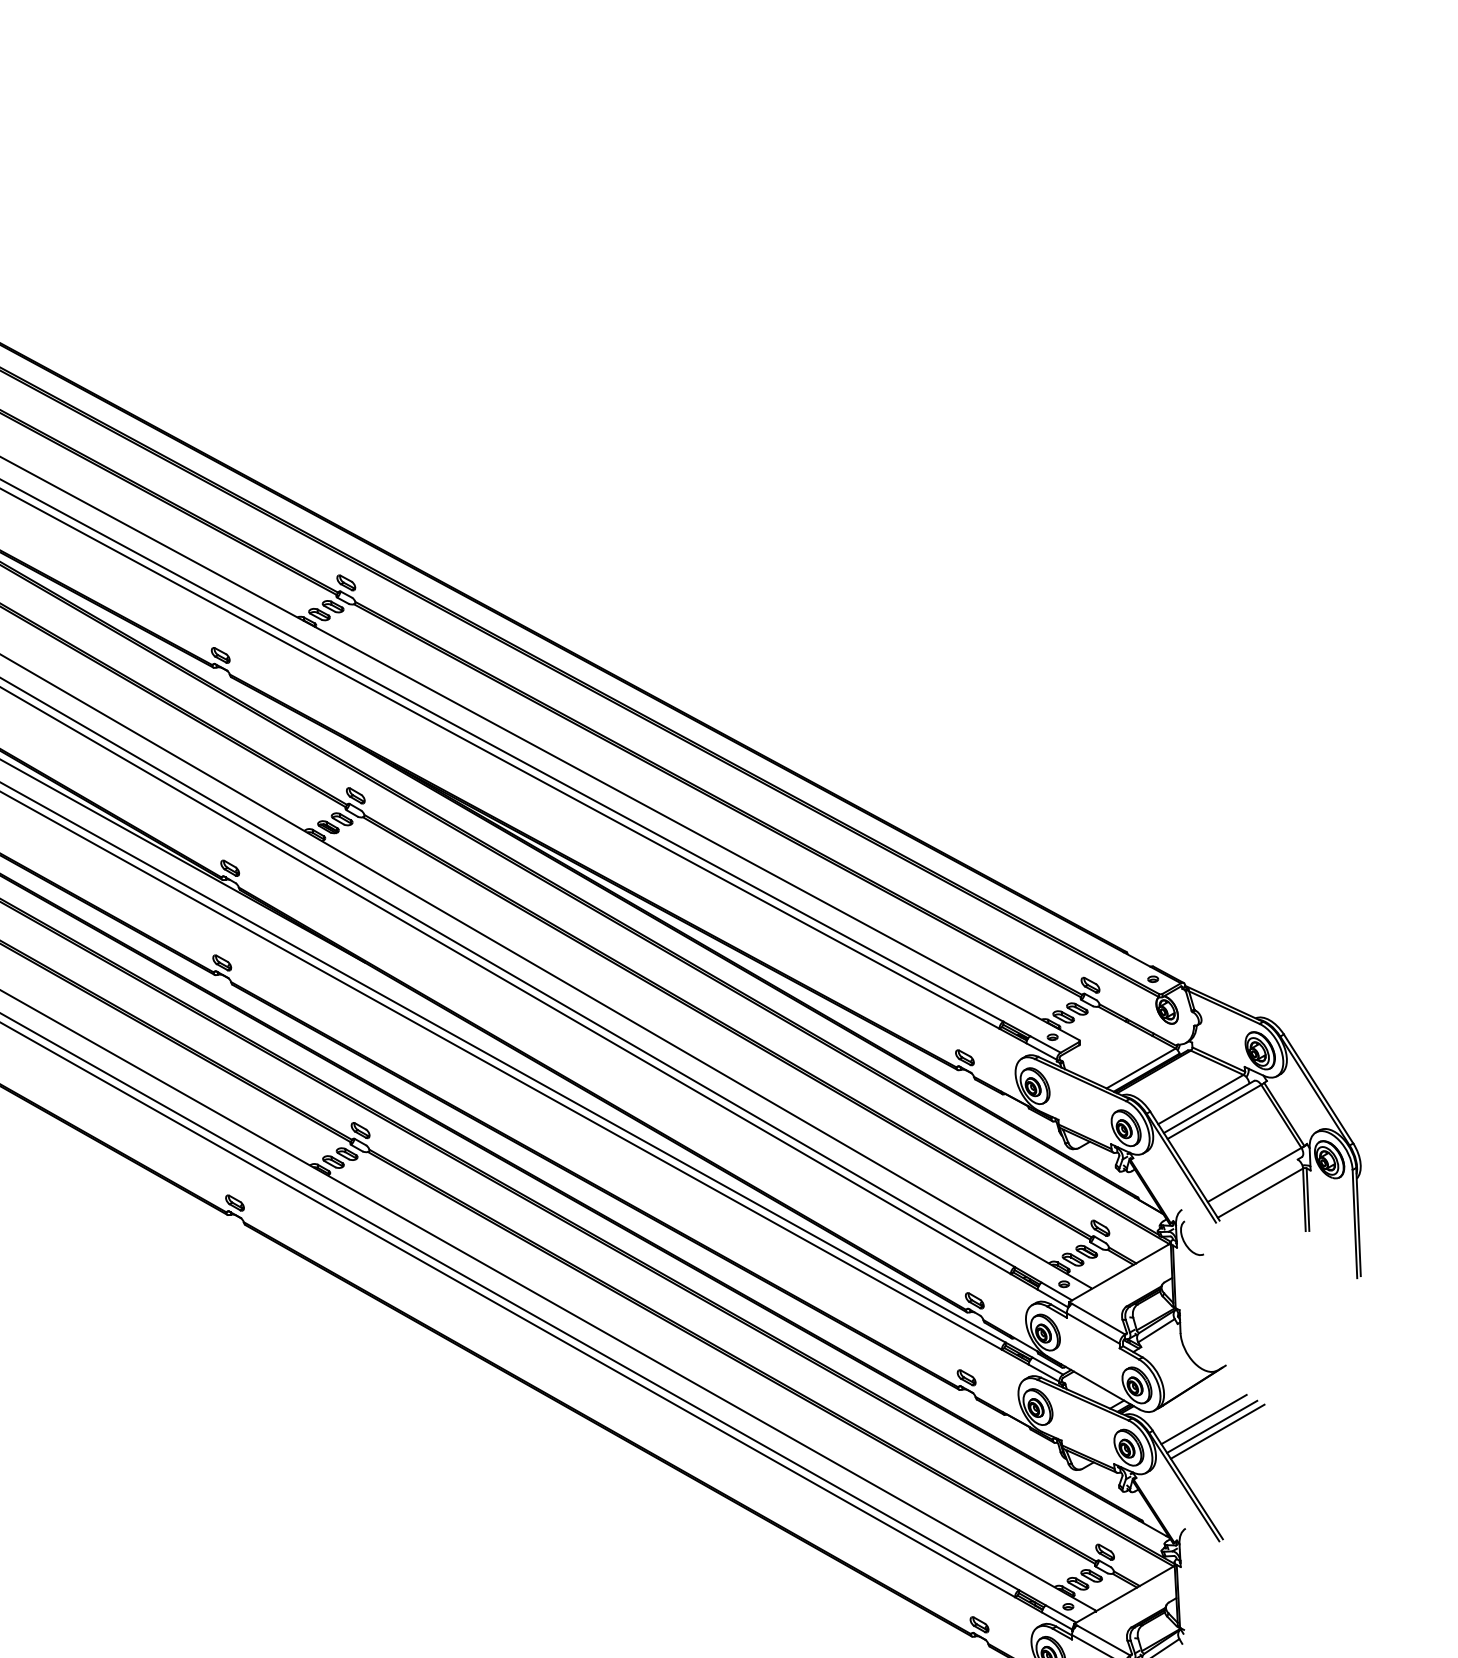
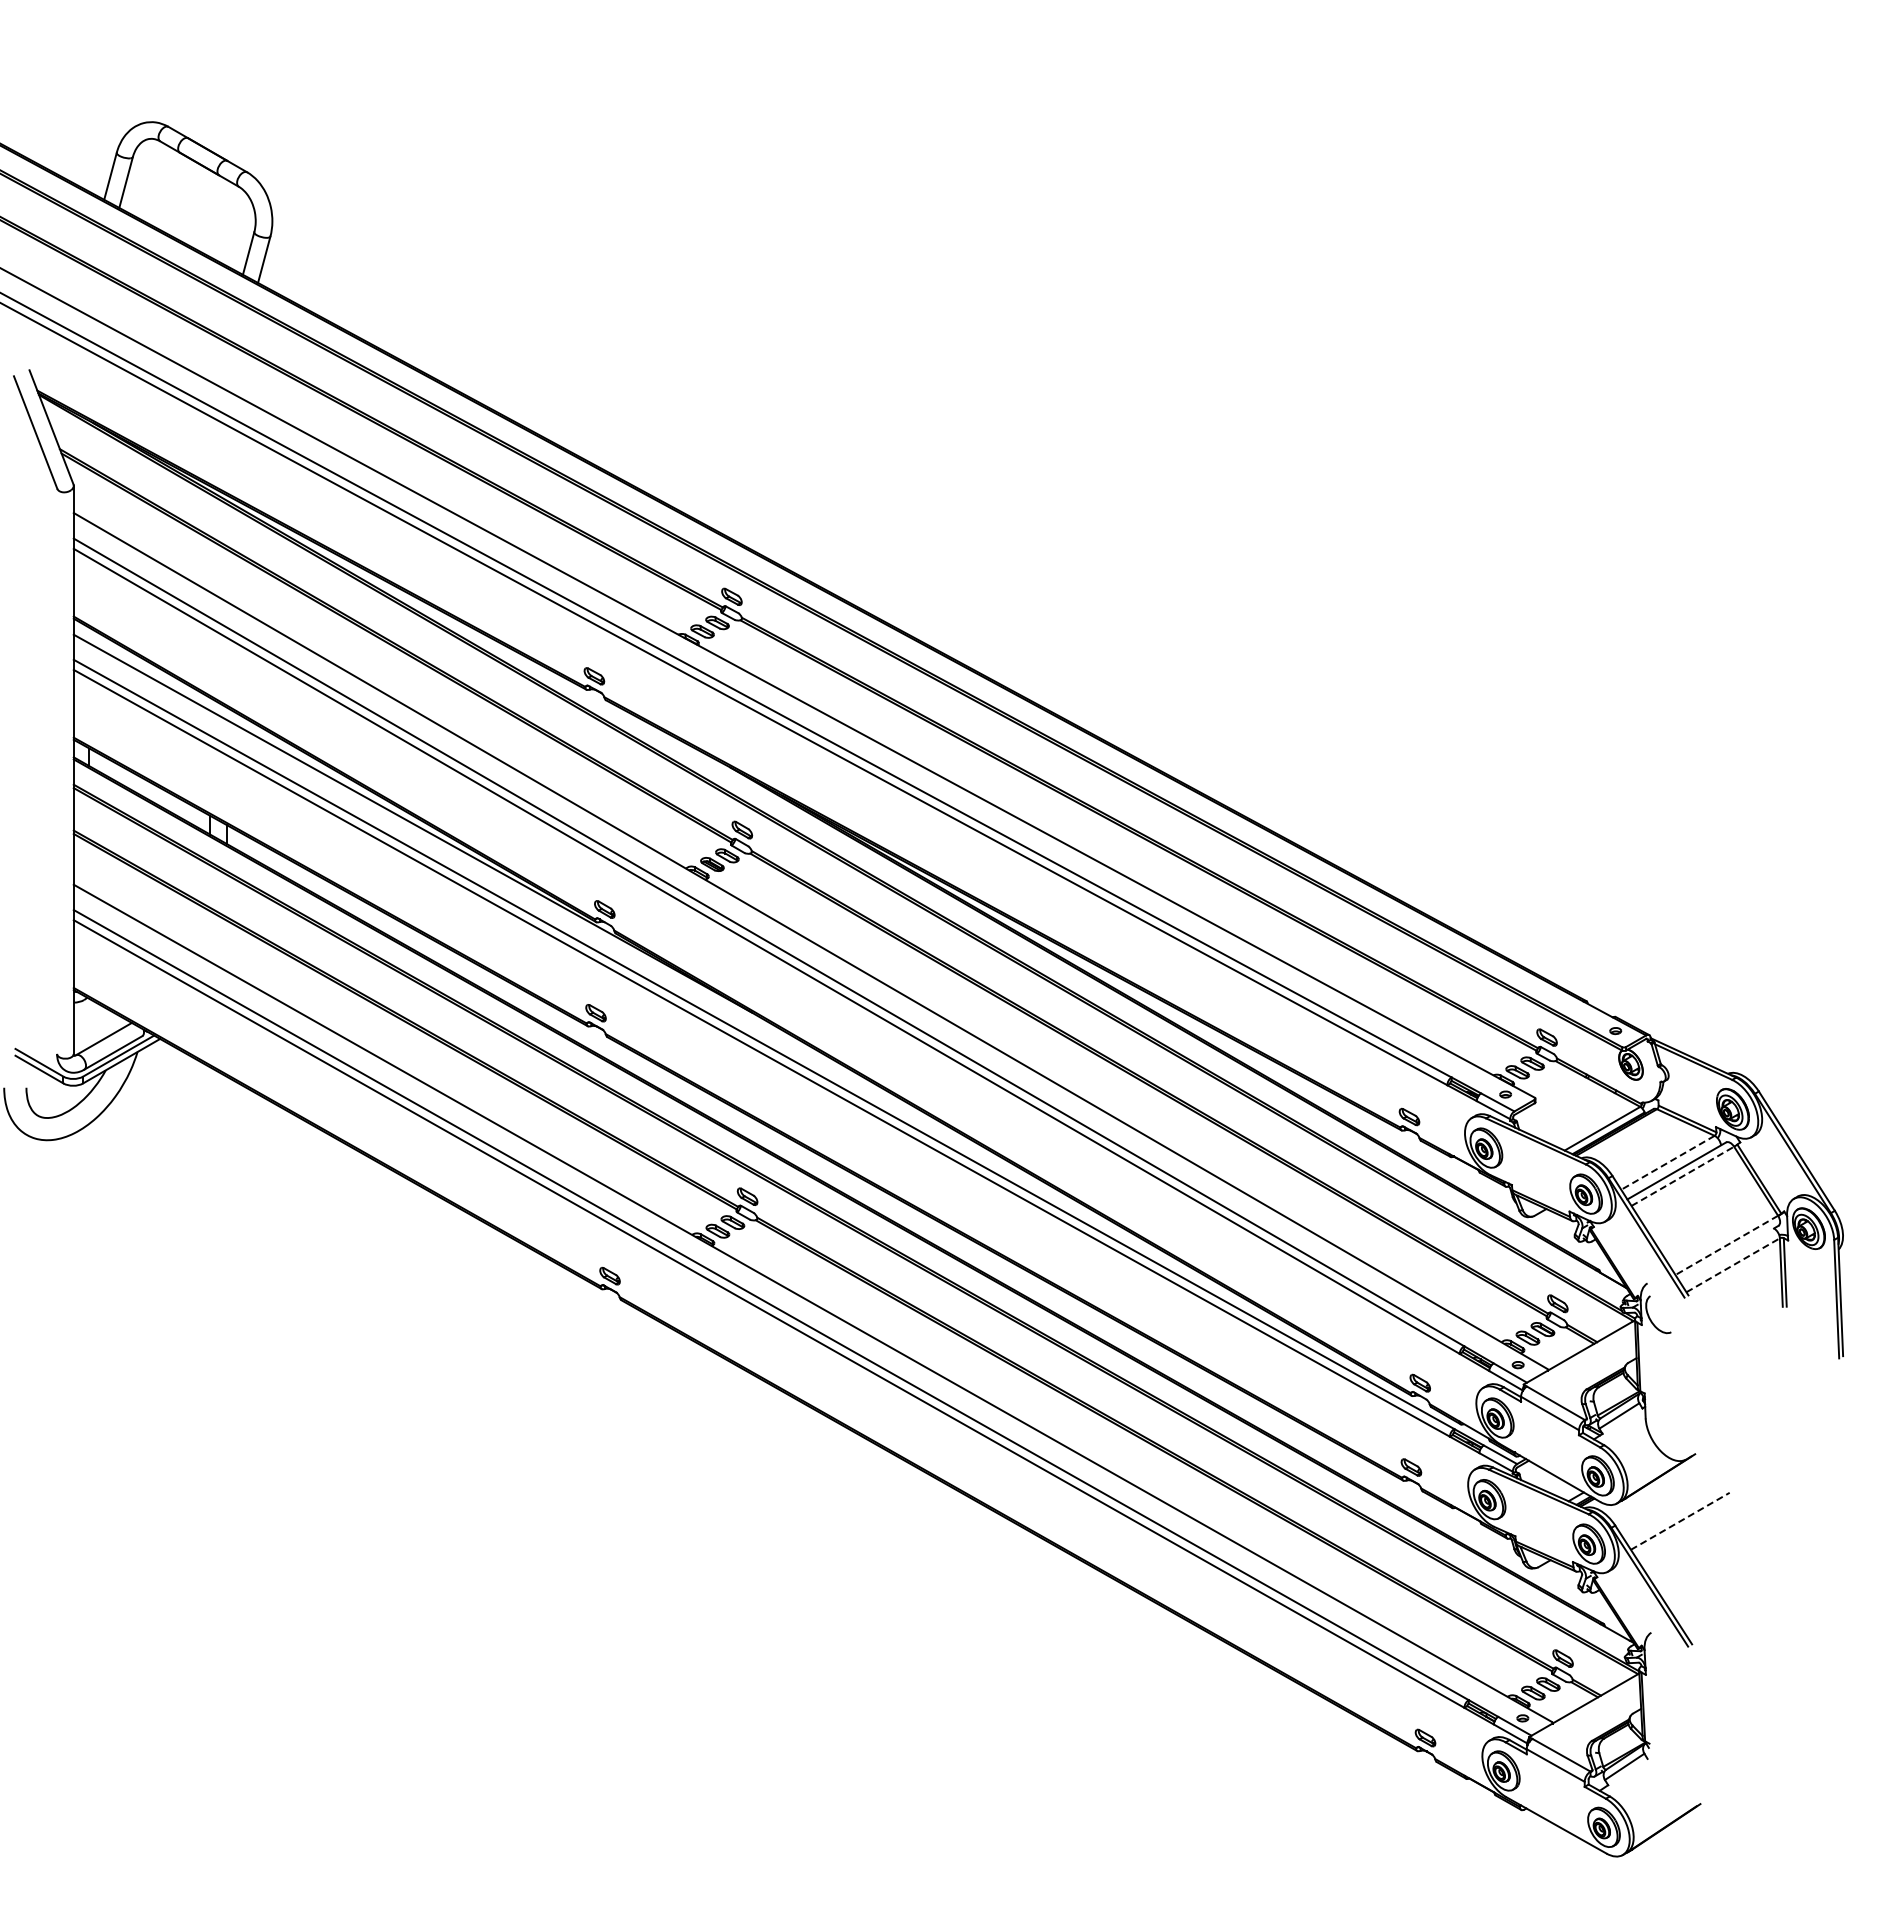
line: (1200, 1099) -> (1667, 1162), solid -> dashed
line: (1215, 1112) -> (1683, 1176), solid -> dashed
line: (1254, 1175) -> (1726, 1245), solid -> dashed
line: (1260, 1193) -> (1733, 1265), solid -> dashed
line: (1204, 1419) -> (1671, 1513), removed
line: (1212, 1427) -> (1680, 1521), solid -> dashed
line: (1217, 1431) -> (1686, 1526), removed

